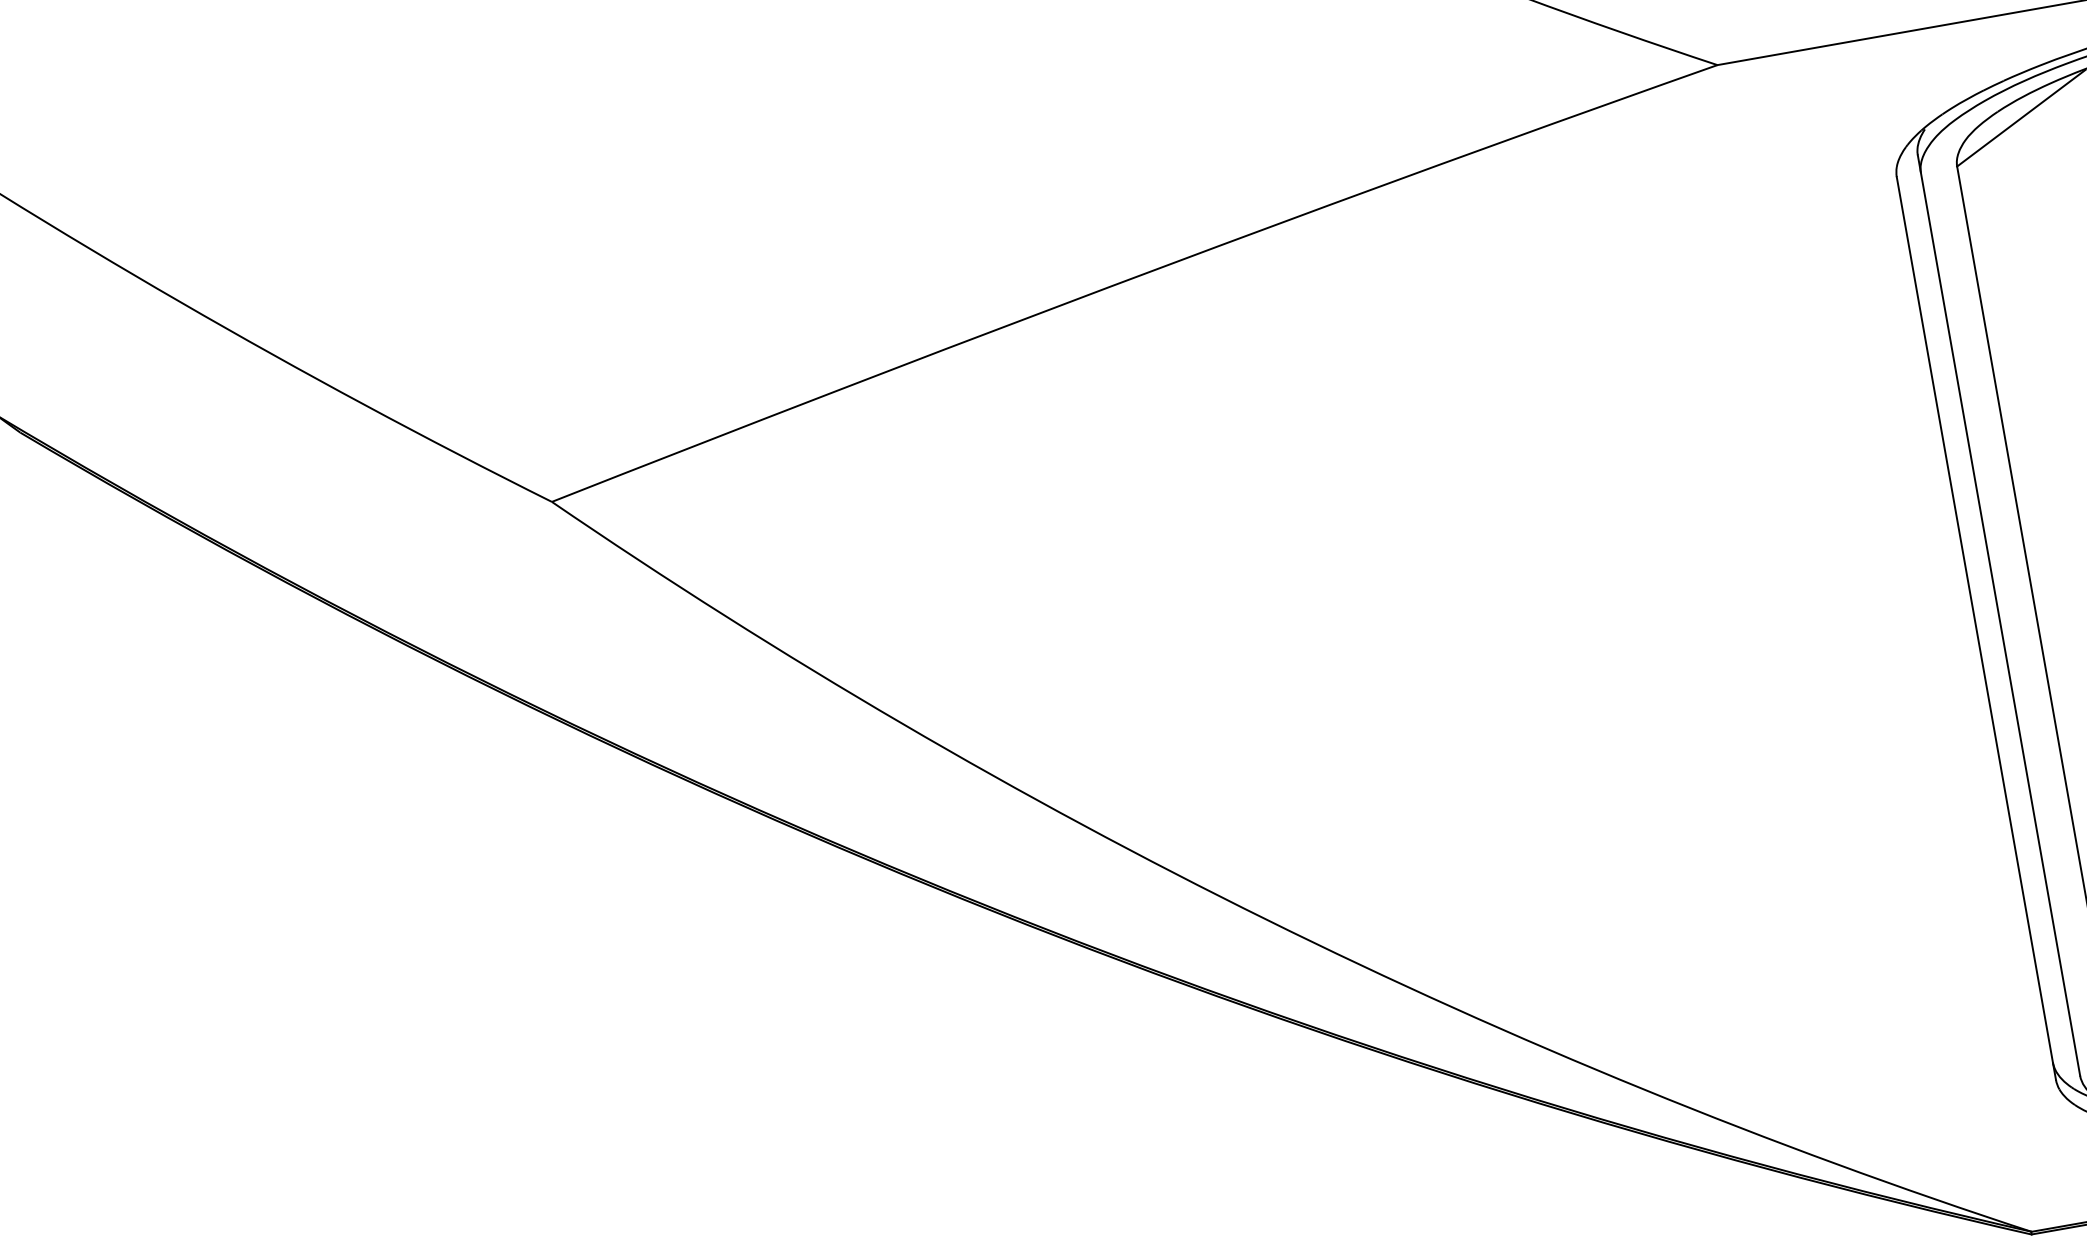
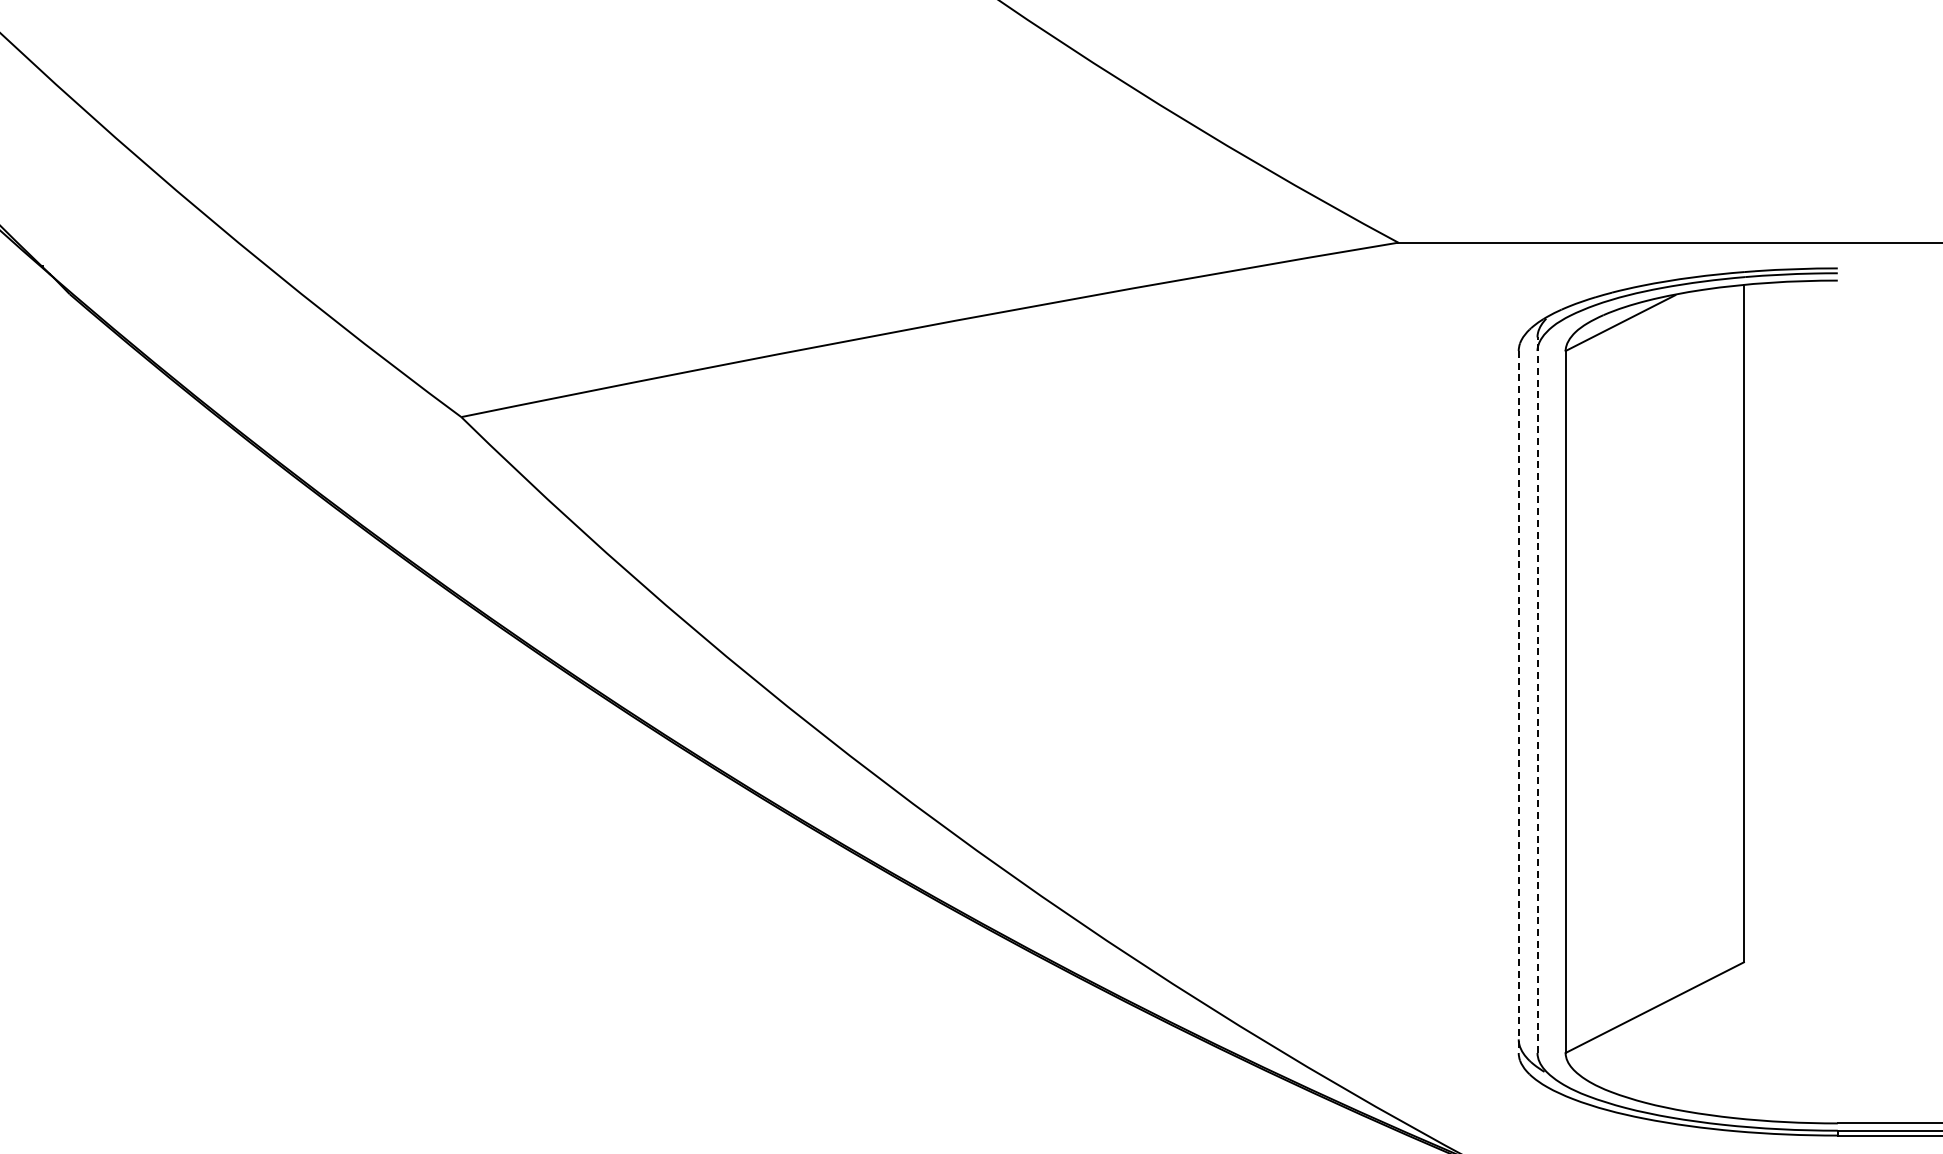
line: (1999, 615) -> (1537, 695), solid -> dashed
line: (1976, 629) -> (1518, 702), solid -> dashed

